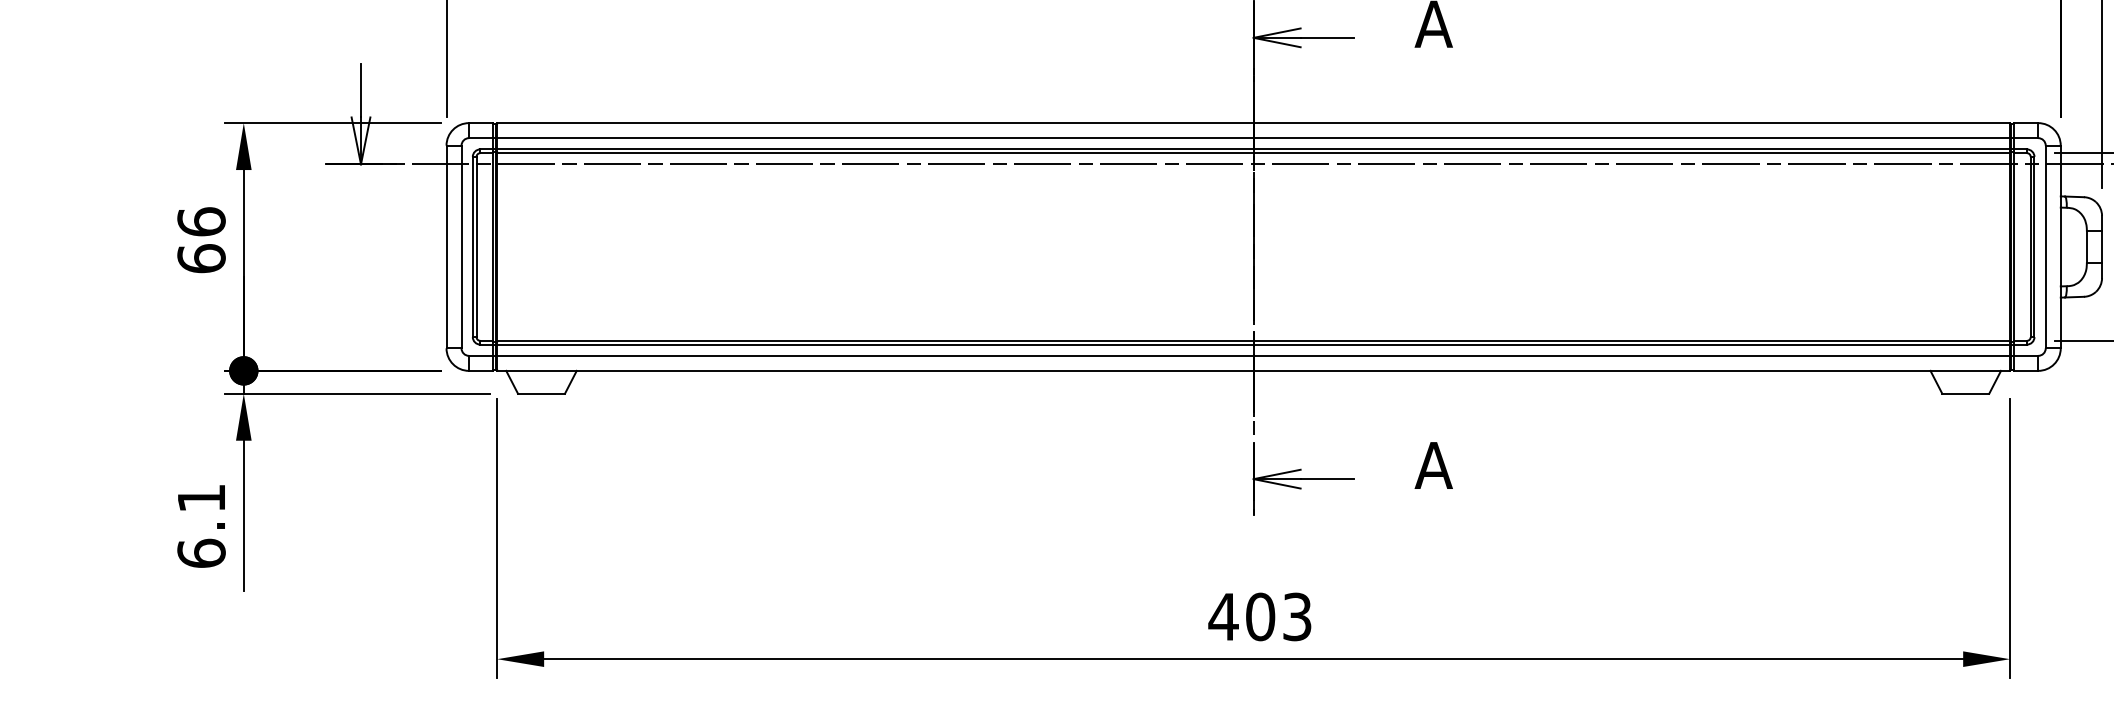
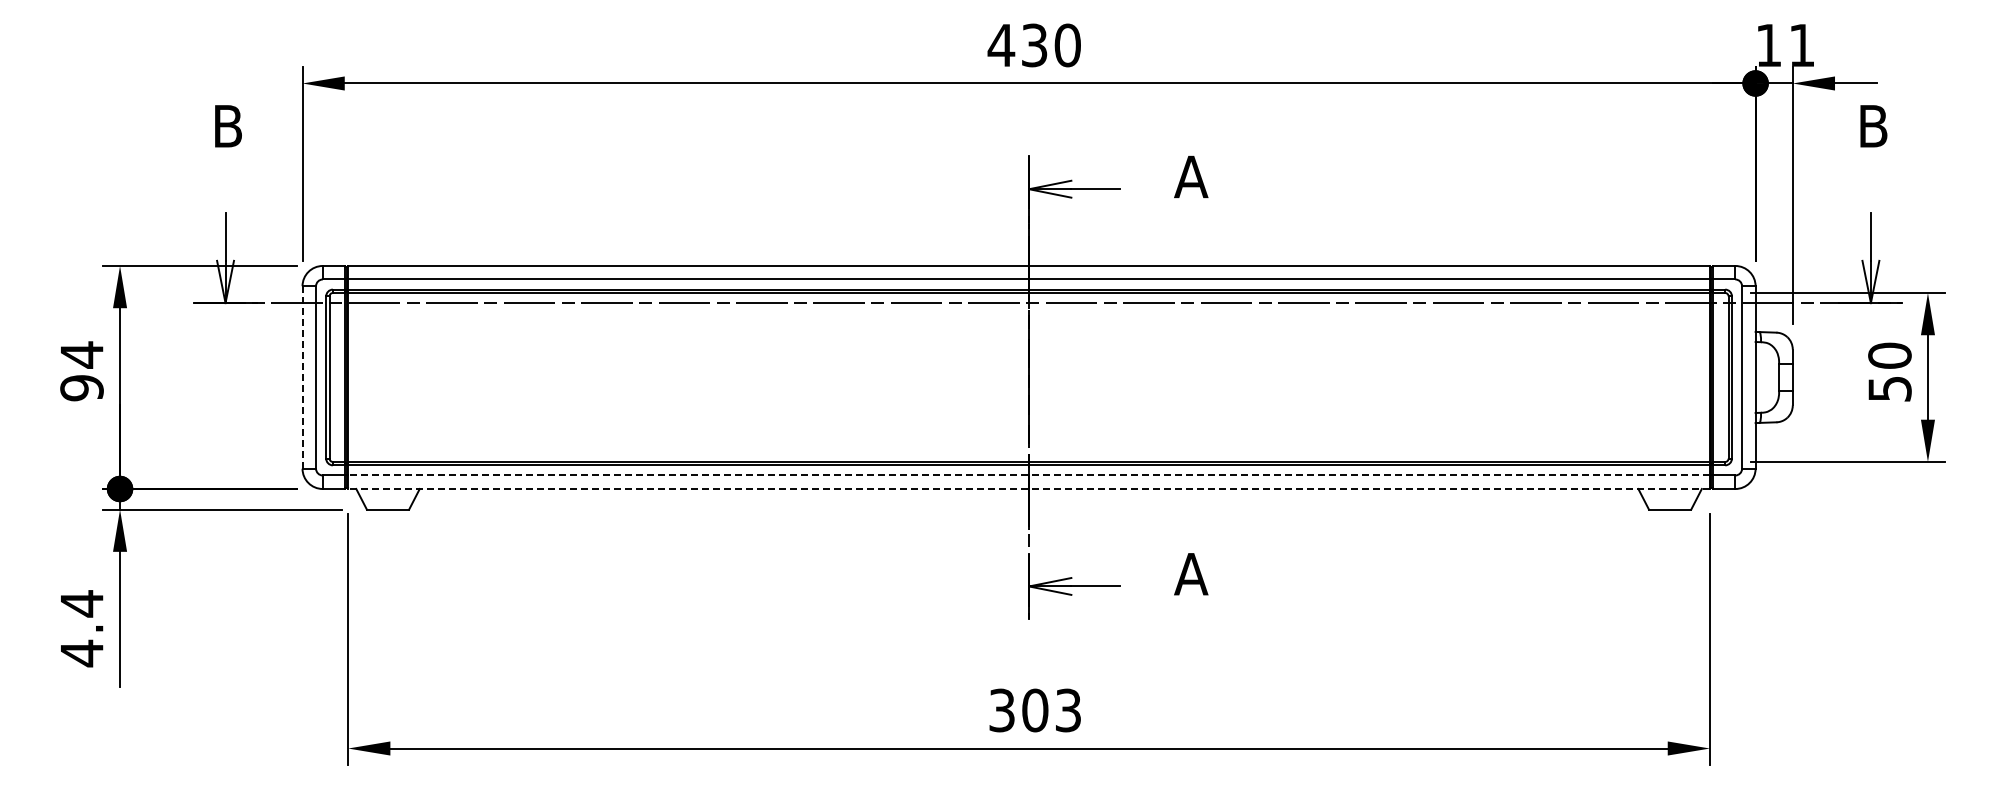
text: (200, 240) -> (81, 371), 66 -> 94
line: (446, 247) -> (302, 377), solid -> dashed
line: (1254, 355) -> (1029, 475), solid -> dashed
line: (1254, 371) -> (1029, 489), solid -> dashed
text: (200, 525) -> (81, 628), 6.1 -> 4.4
text: (1223, 616) -> (1001, 710), 403 -> 303

